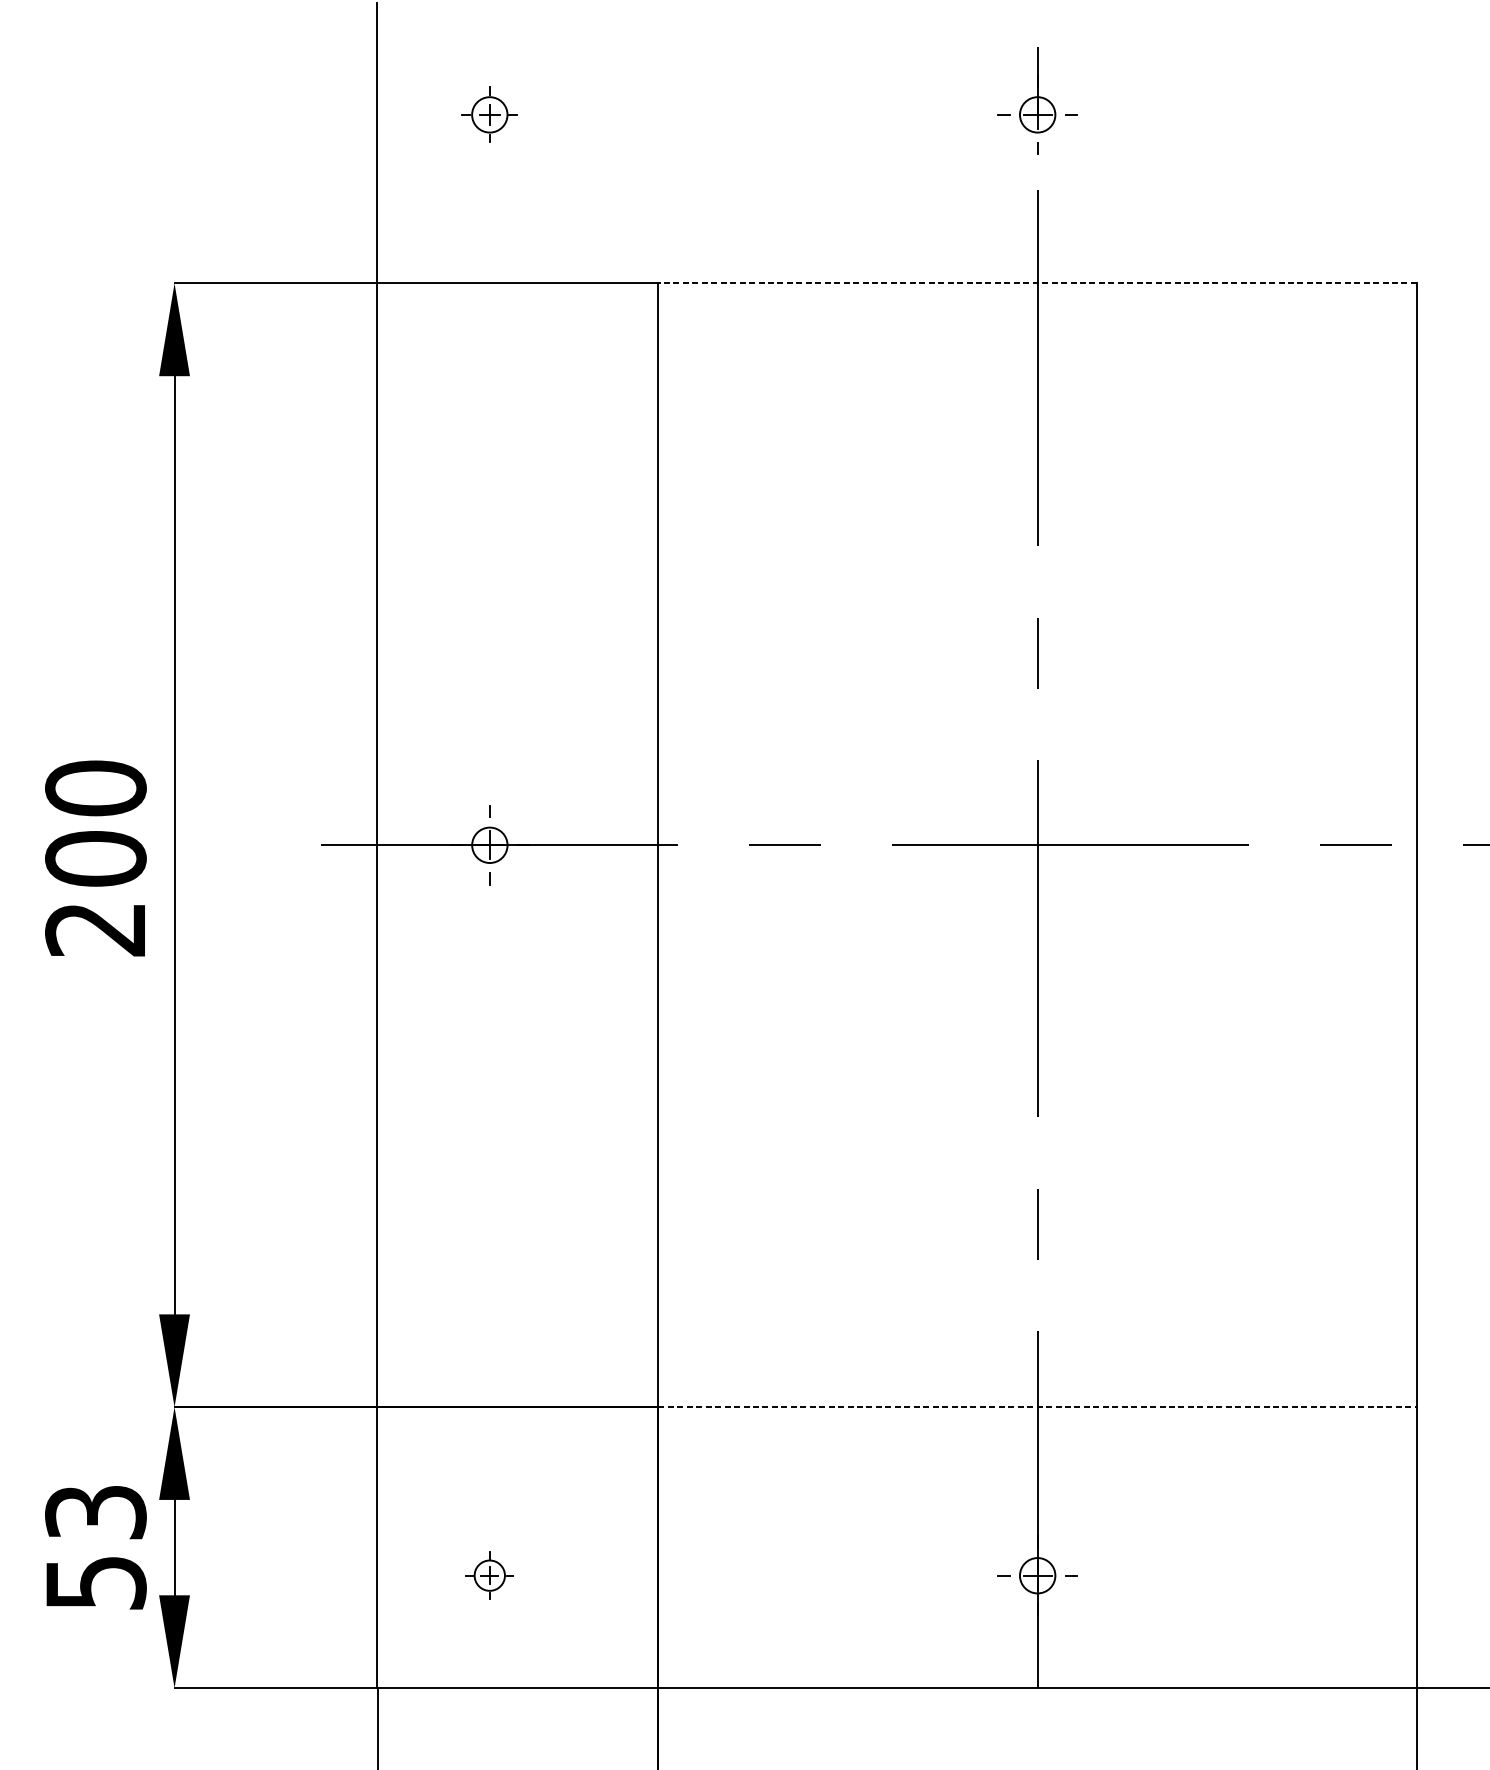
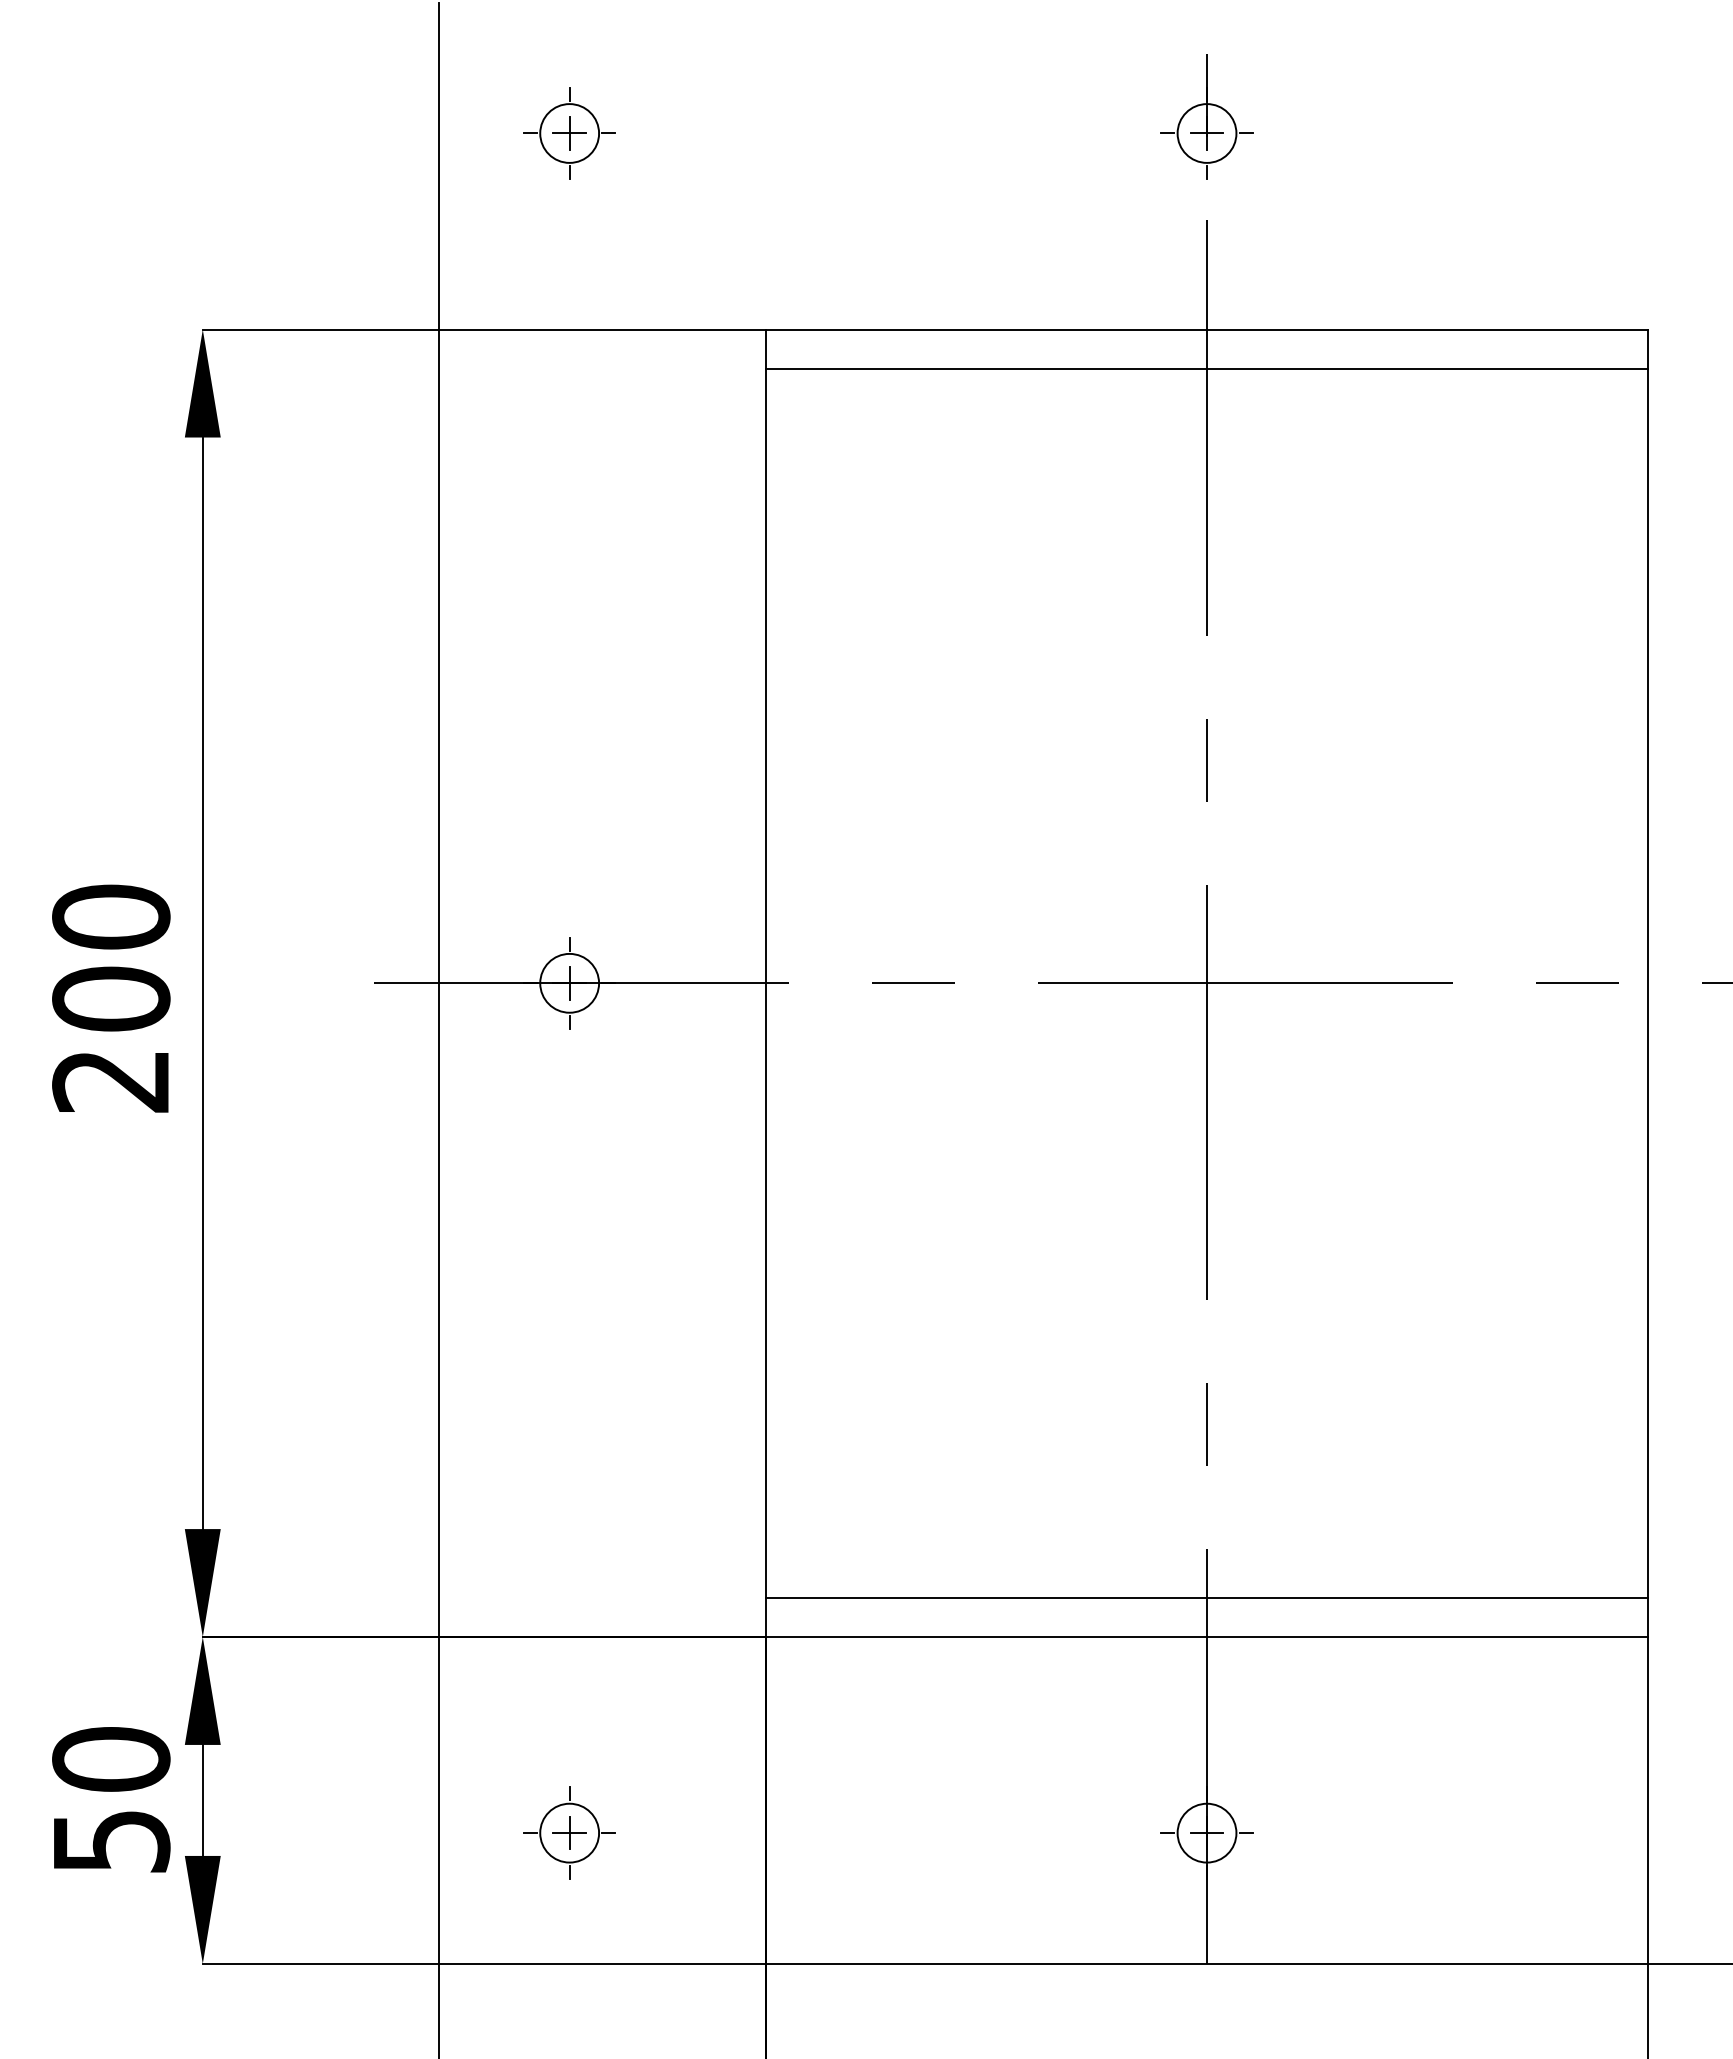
part: (489, 114) -> (569, 133), size x1.43
circle: (1037, 114) -> (1206, 133), size x1.43
line: (1037, 283) -> (1206, 329), dashed -> solid
line: (1037, 316) -> (1206, 368), added
circle: (489, 844) -> (569, 982), size x1.43
line: (1037, 1373) -> (1206, 1597), added
line: (1038, 1407) -> (1207, 1637), dashed -> solid
text: (96, 1512) -> (111, 1759), 53 -> 50
part: (489, 1575) -> (569, 1832), size x1.67
circle: (1037, 1575) -> (1206, 1832), size x1.43

